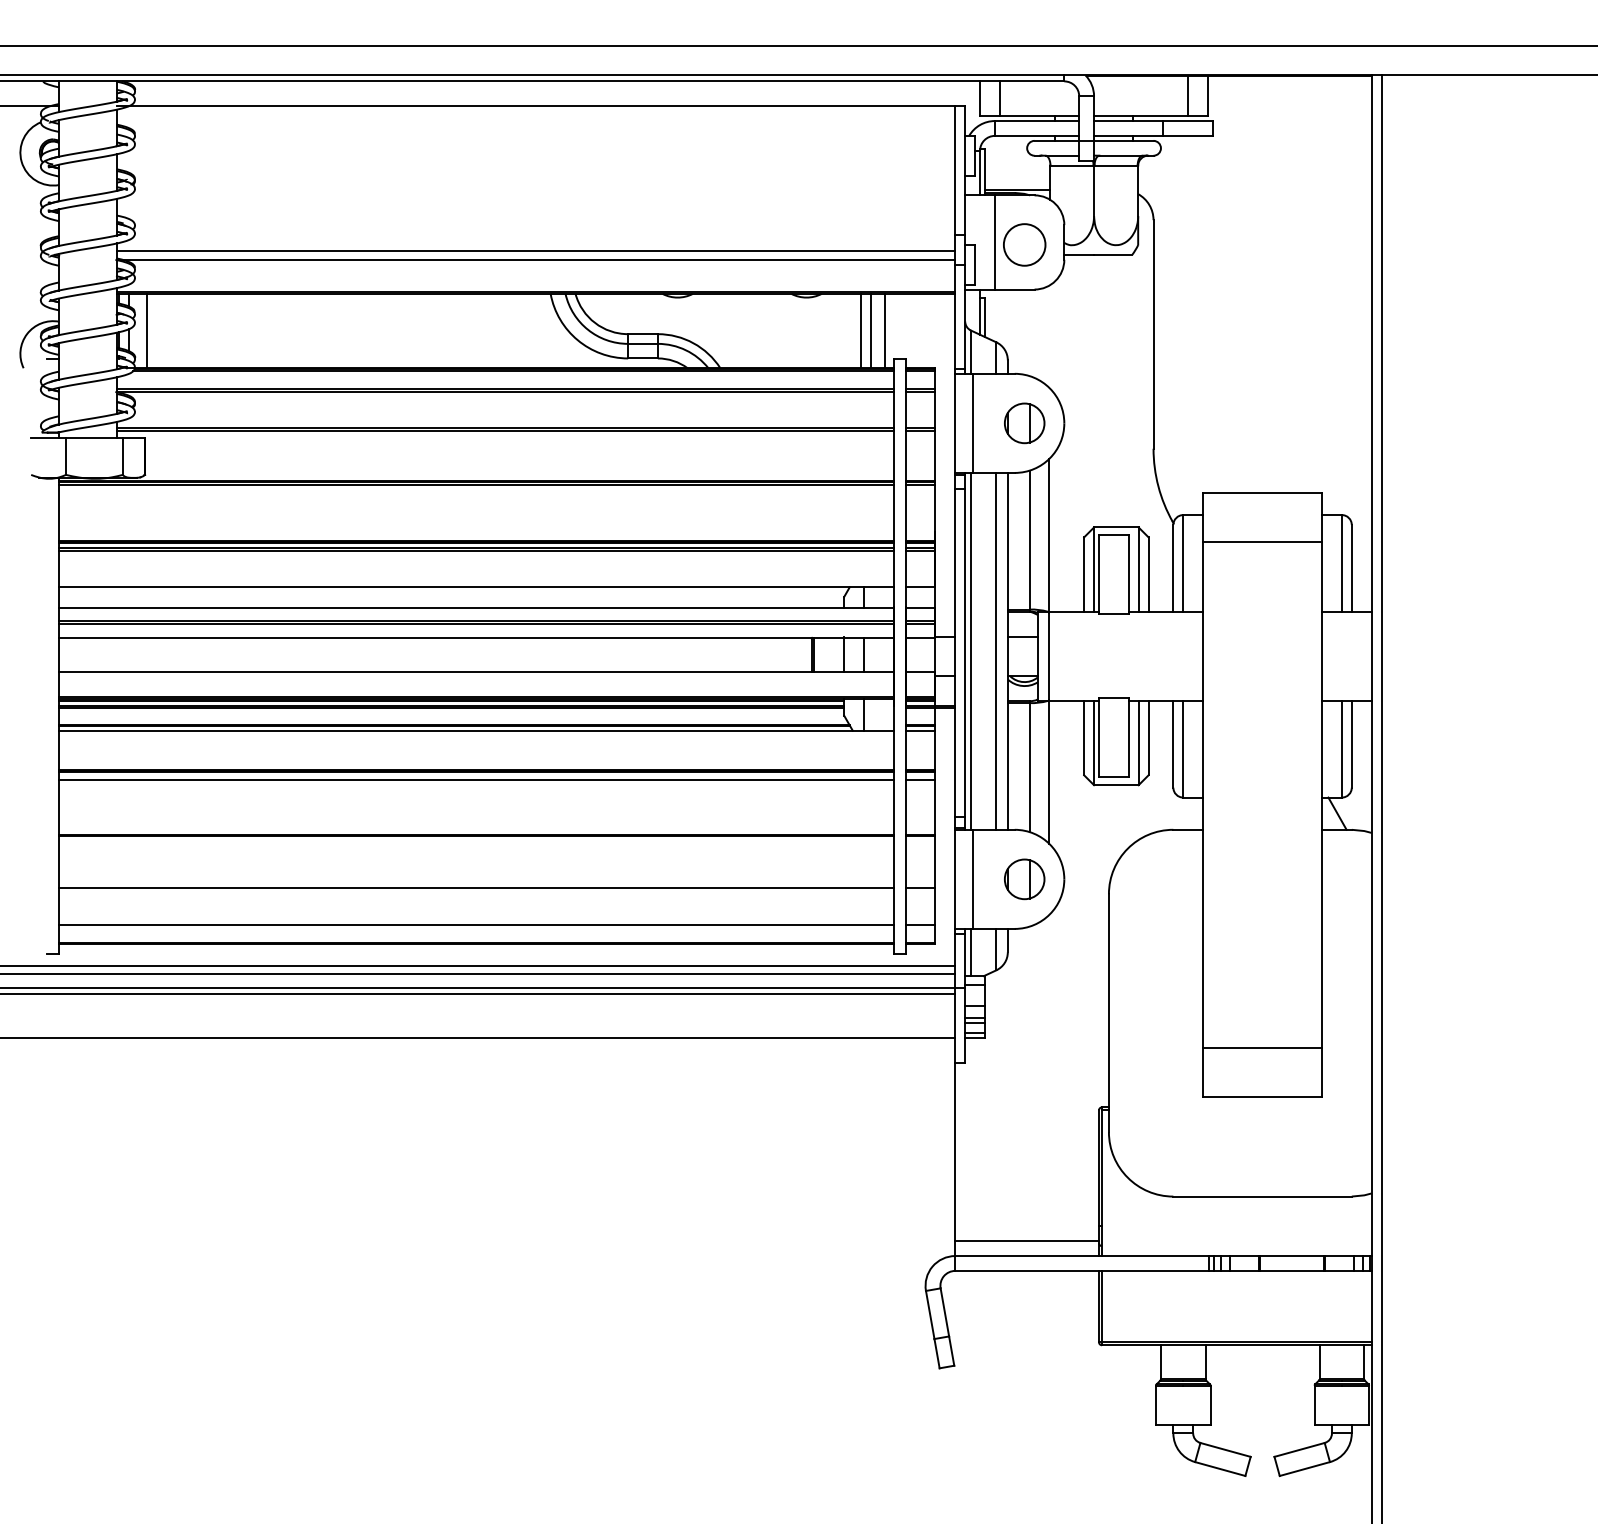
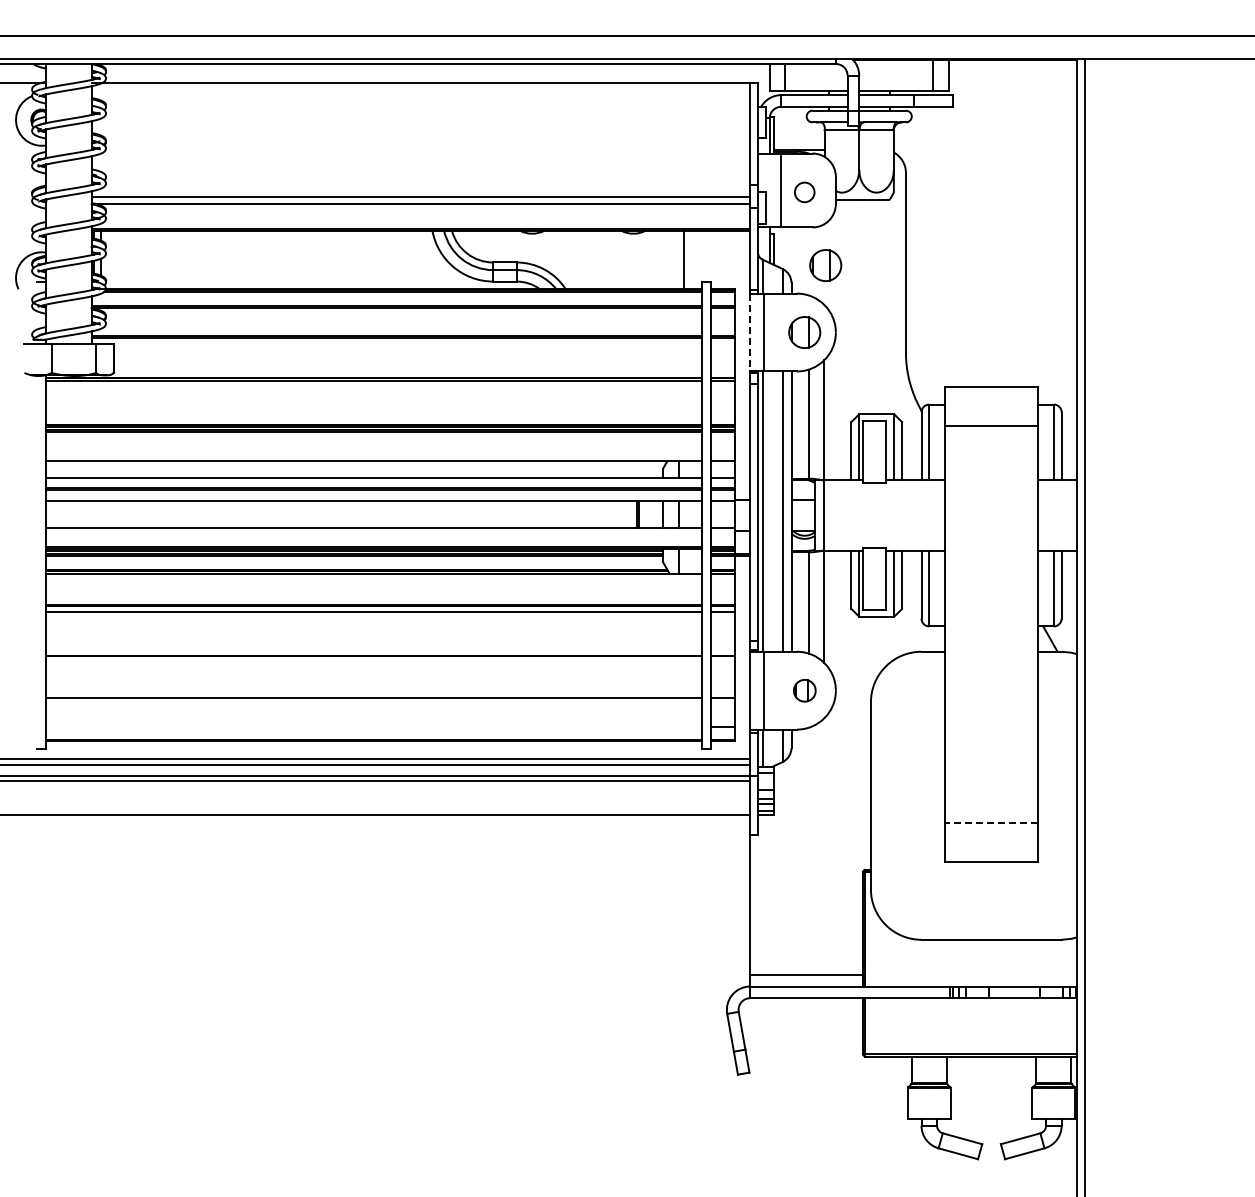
circle: (1024, 245) -> (804, 192), size x0.6
line: (147, 330) -> (115, 259), removed
line: (861, 330) -> (676, 259), removed
line: (885, 330) -> (695, 259), removed
part: (1051, 337) -> (825, 265), added
line: (955, 423) -> (750, 332), solid -> dashed
part: (1024, 879) -> (804, 690), size x0.7
line: (475, 924) -> (373, 726), removed
line: (1262, 1048) -> (991, 823), solid -> dashed

